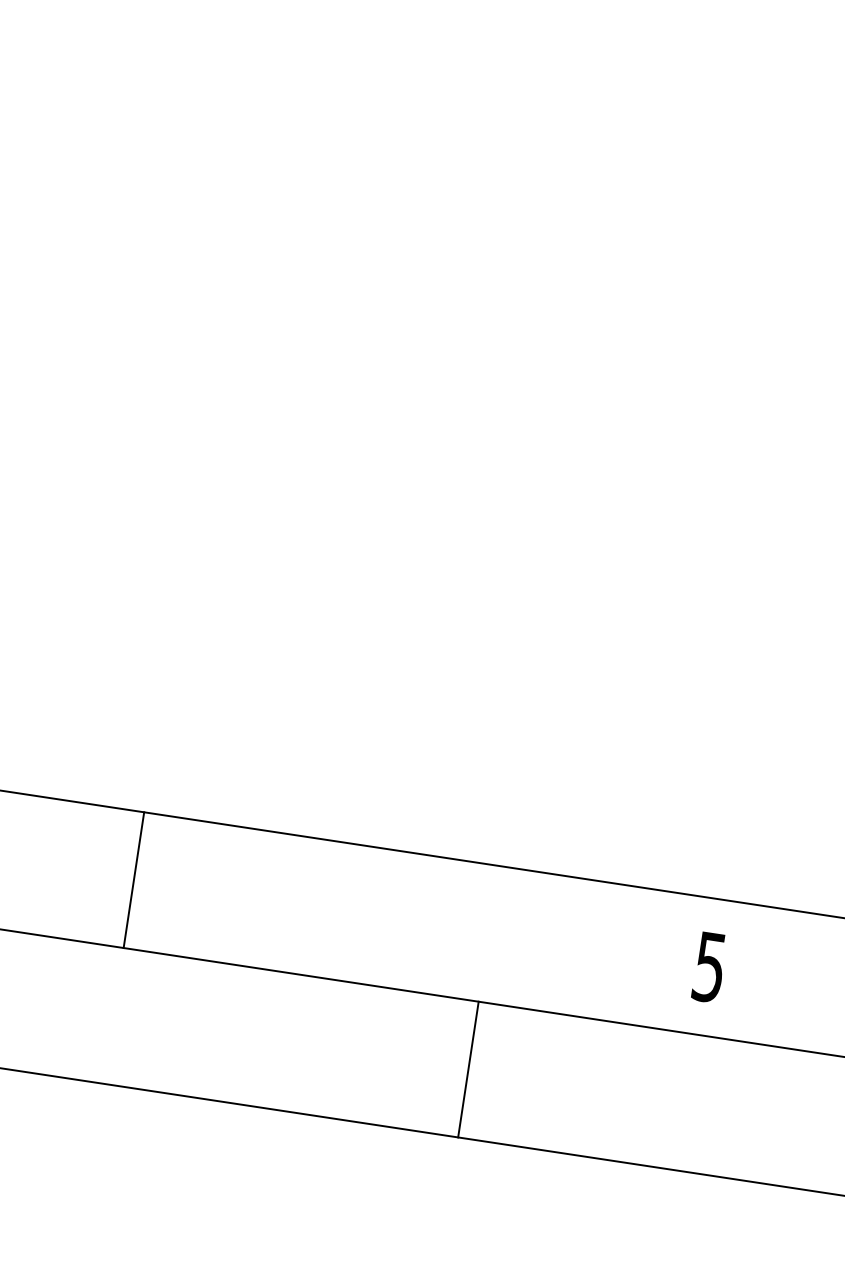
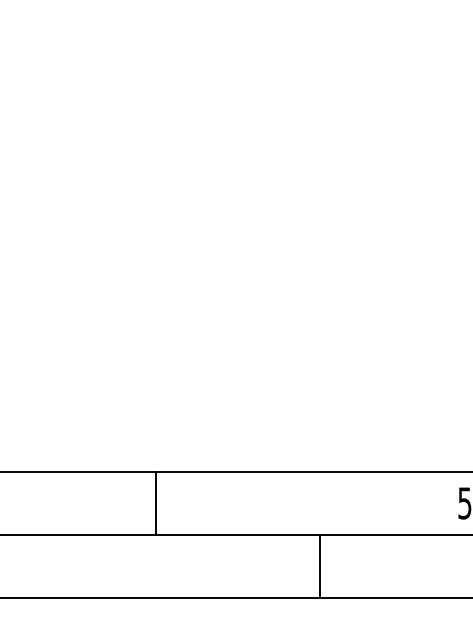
line: (133, 878) -> (155, 502), moved
line: (468, 1067) -> (319, 565), moved

